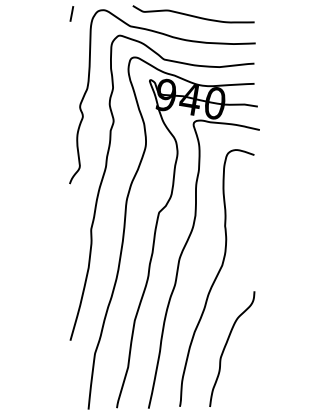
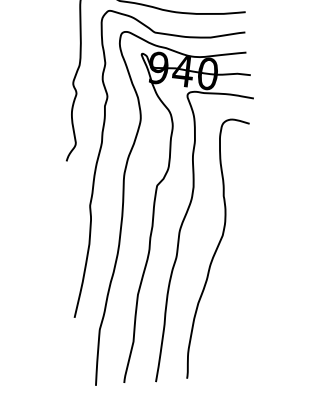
curve: (226, 346) -> (230, 316), removed

